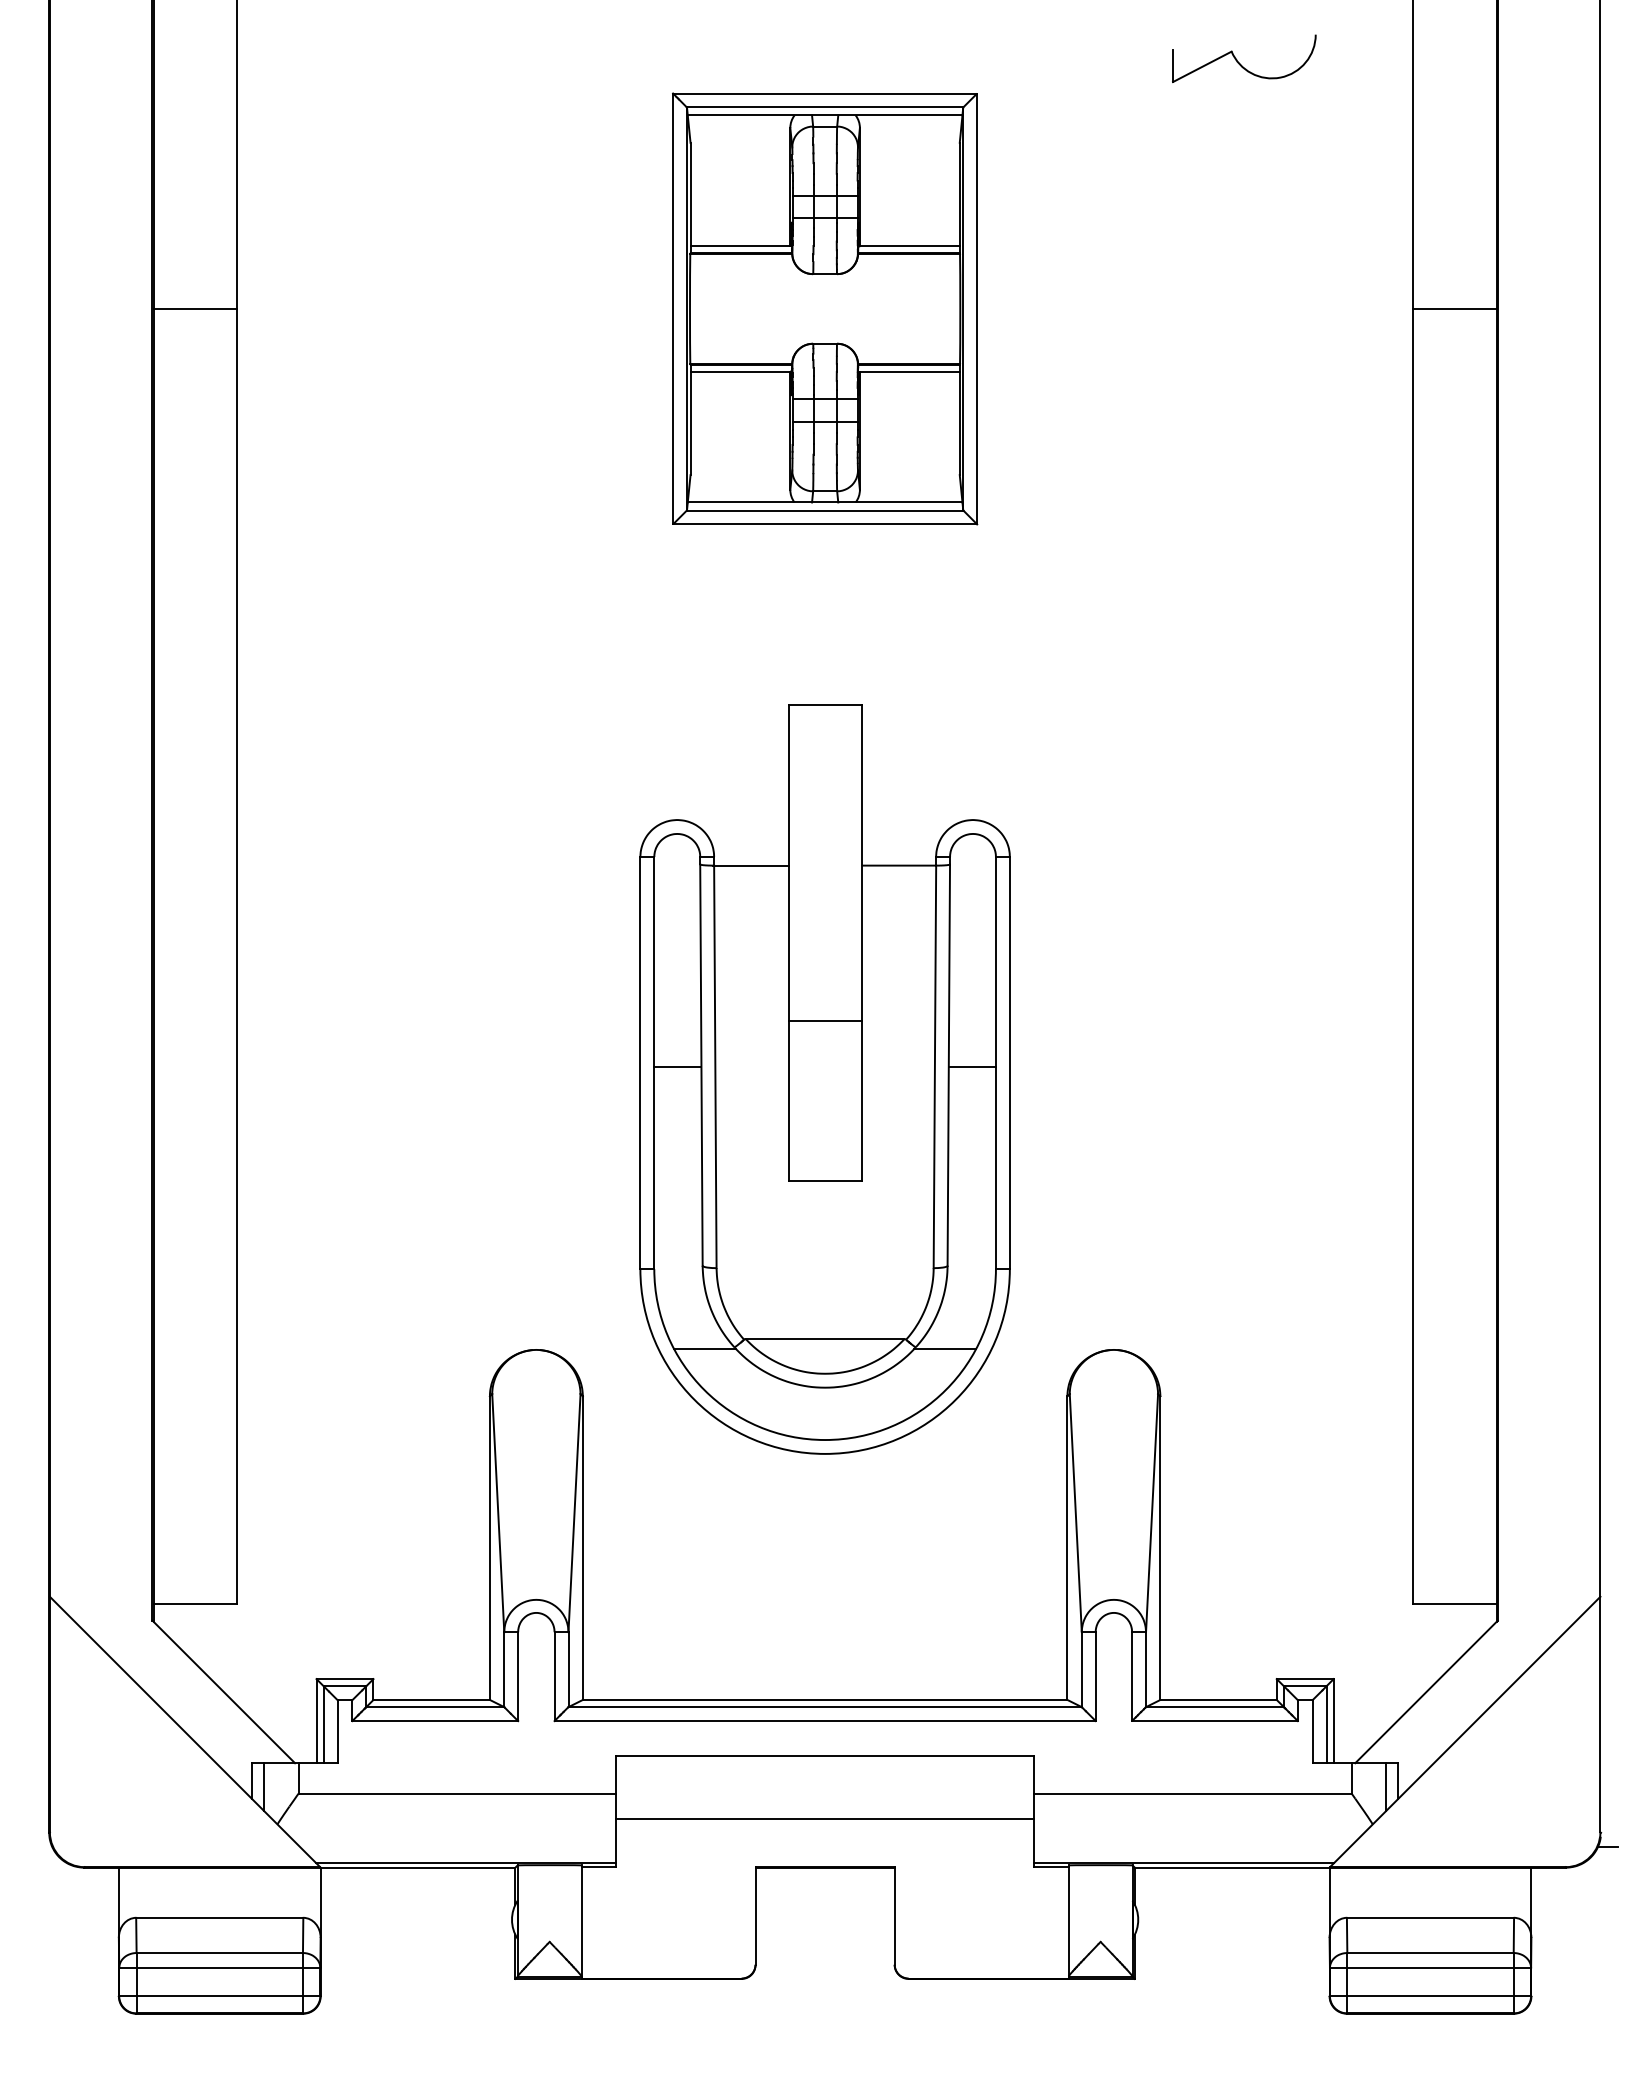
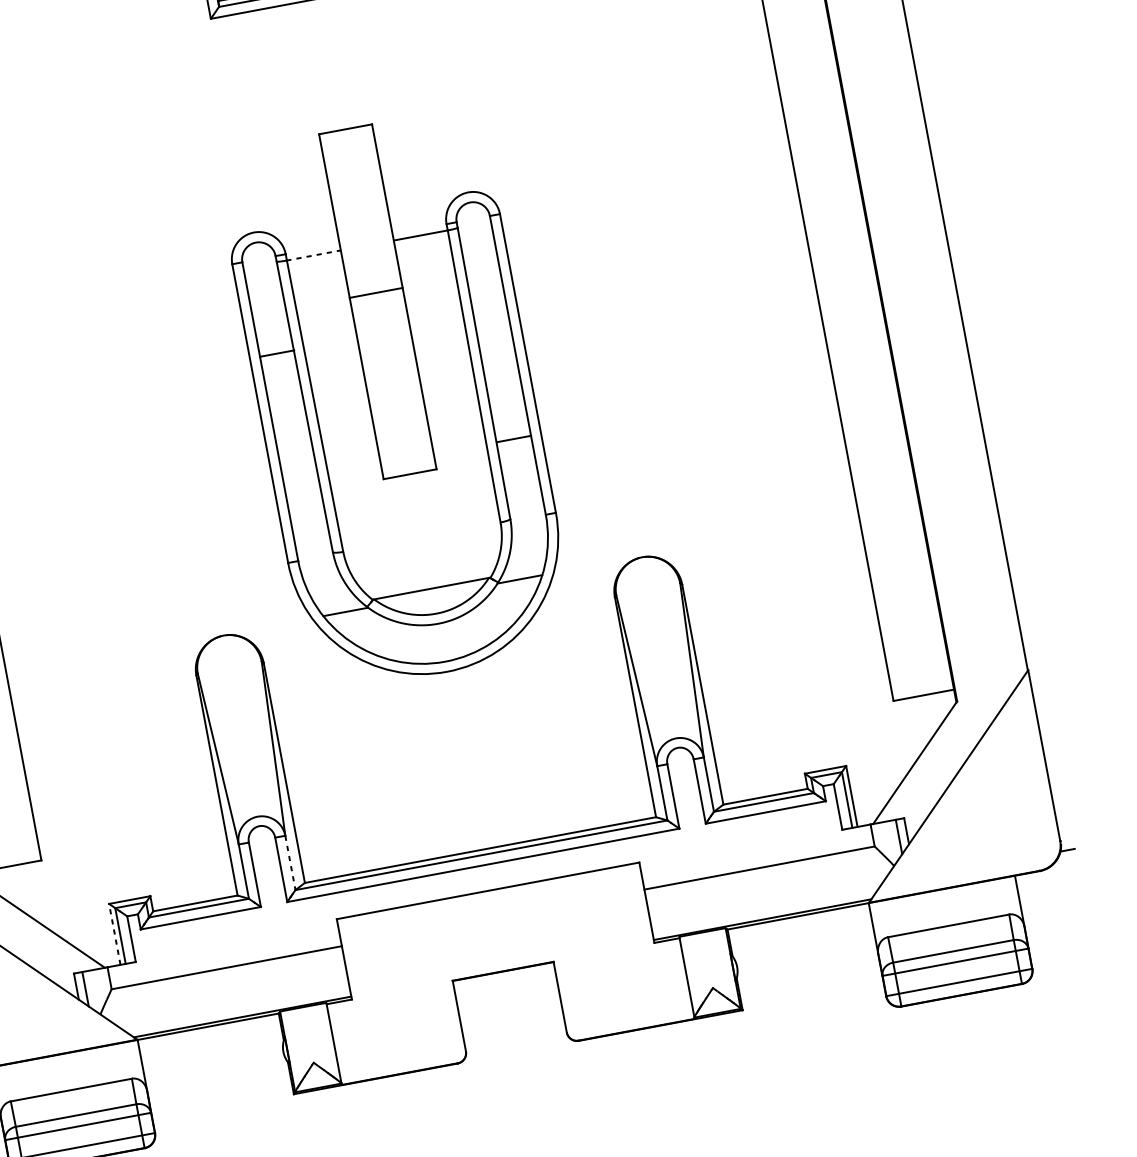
line: (750, 865) -> (313, 255), solid -> dashed
line: (824, 1021) -> (375, 293), moved
line: (677, 1067) -> (276, 353), moved
line: (971, 1067) -> (513, 439), moved
line: (568, 1670) -> (290, 863), solid -> dashed
line: (316, 1720) -> (114, 933), solid -> dashed
line: (824, 1818) -> (496, 936), removed

